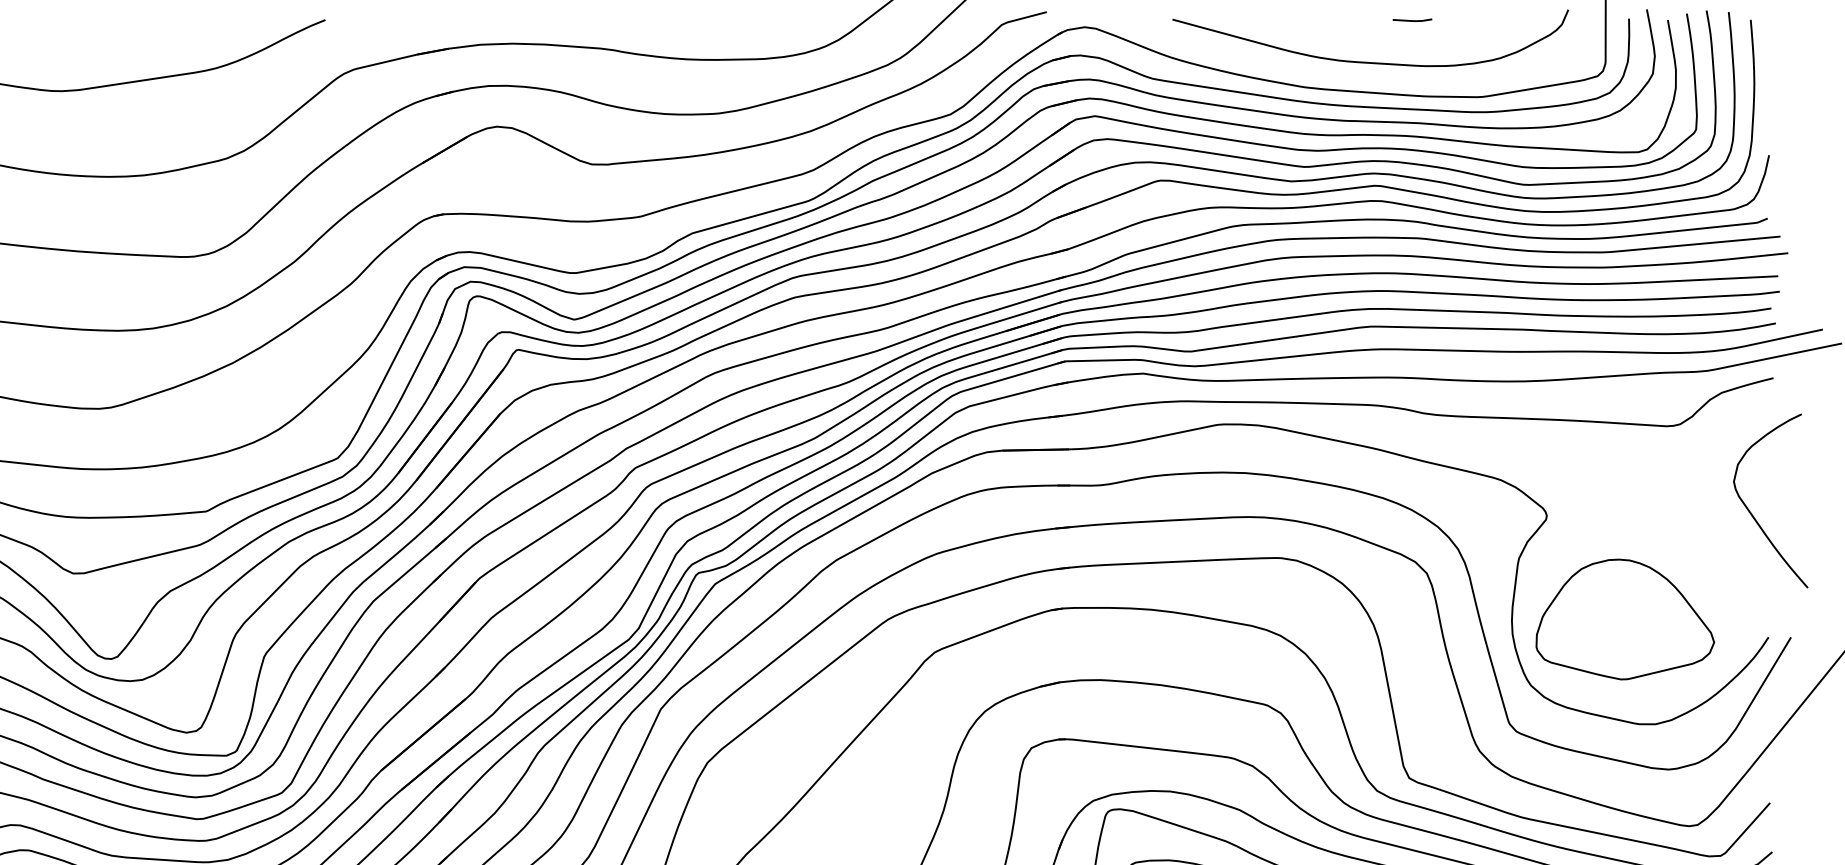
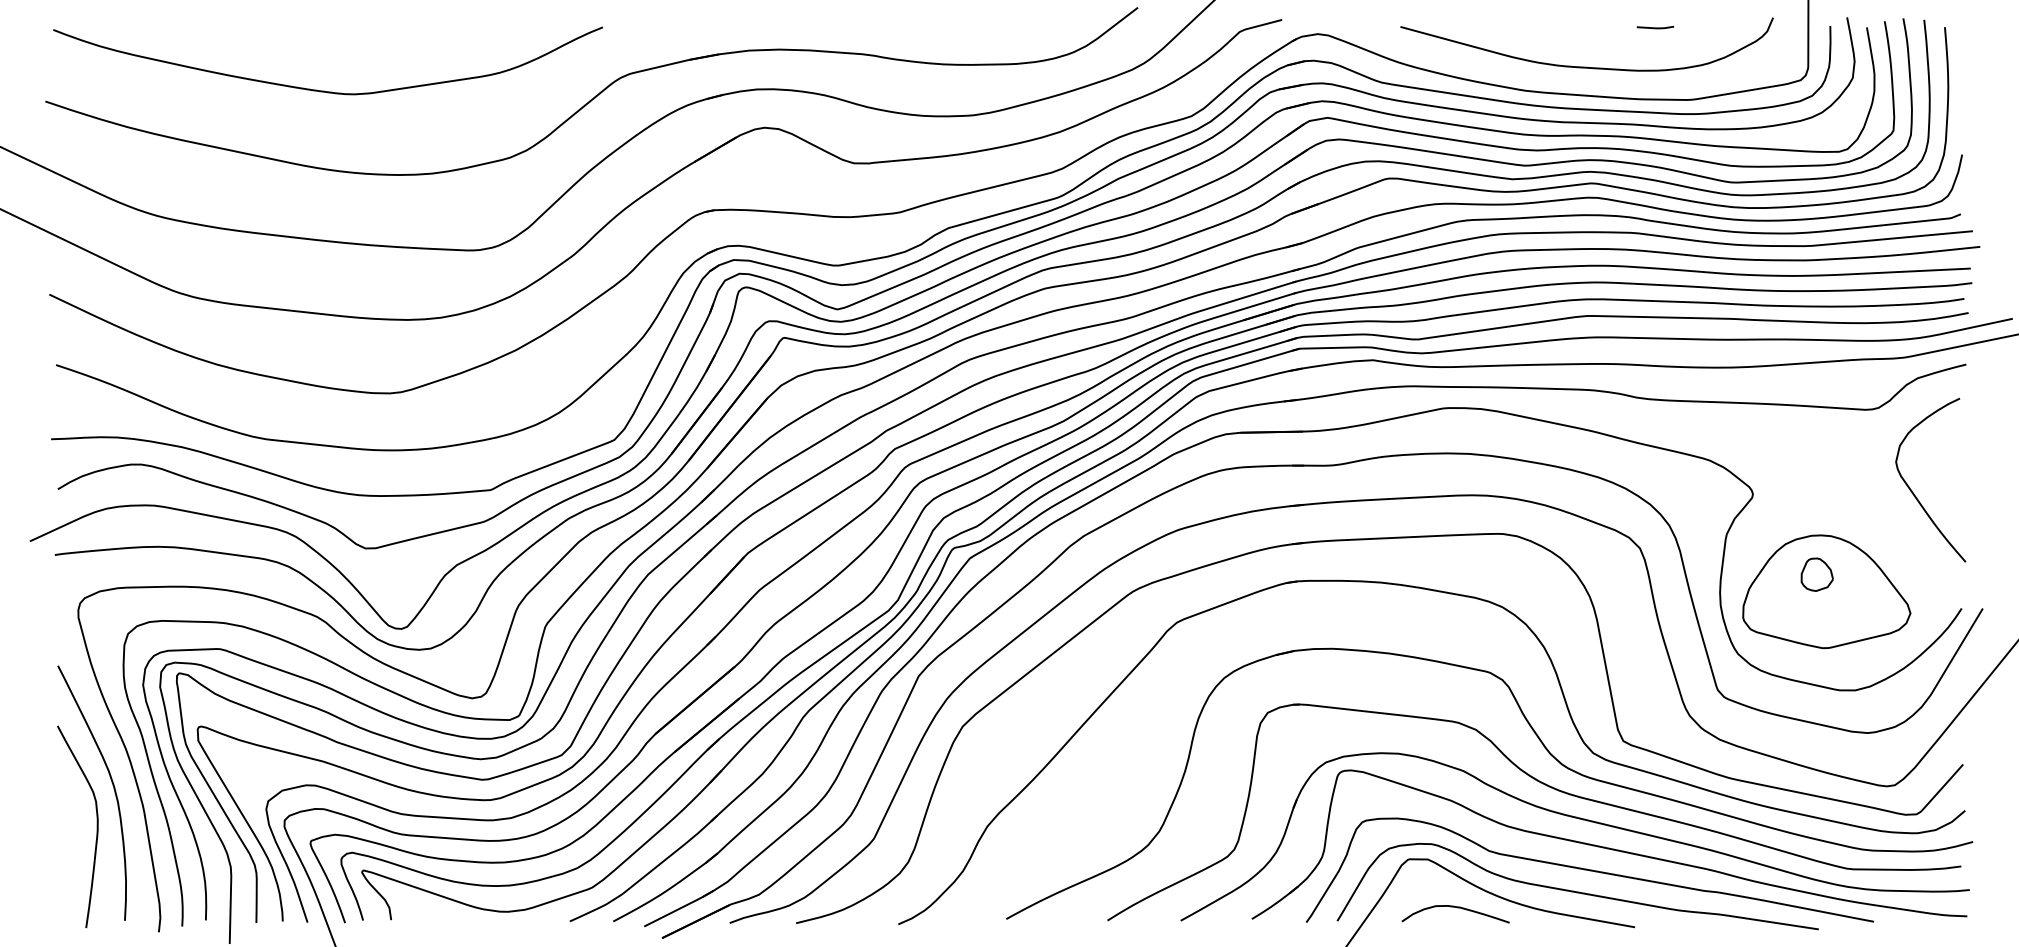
line: (1412, 20) -> (1655, 27), moved
curve: (1751, 511) -> (1912, 490), moved
part: (1614, 601) -> (1816, 574), added

